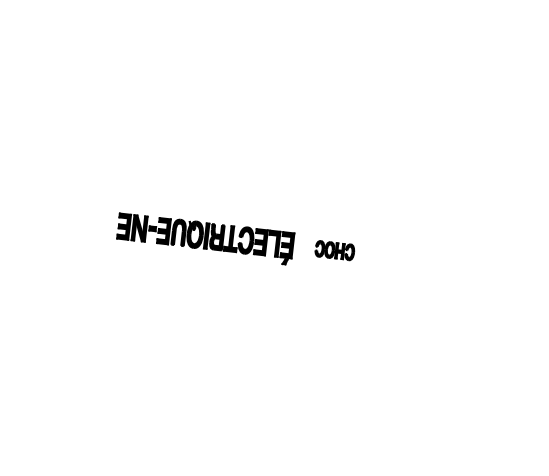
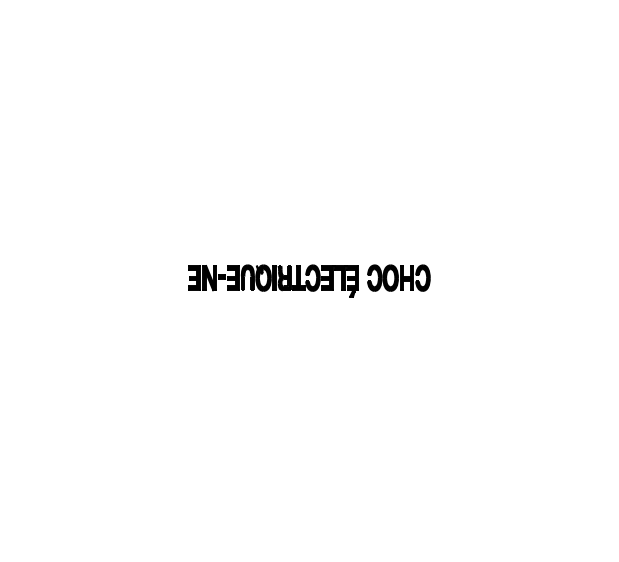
part: (334, 249) -> (398, 277), size x1.67

